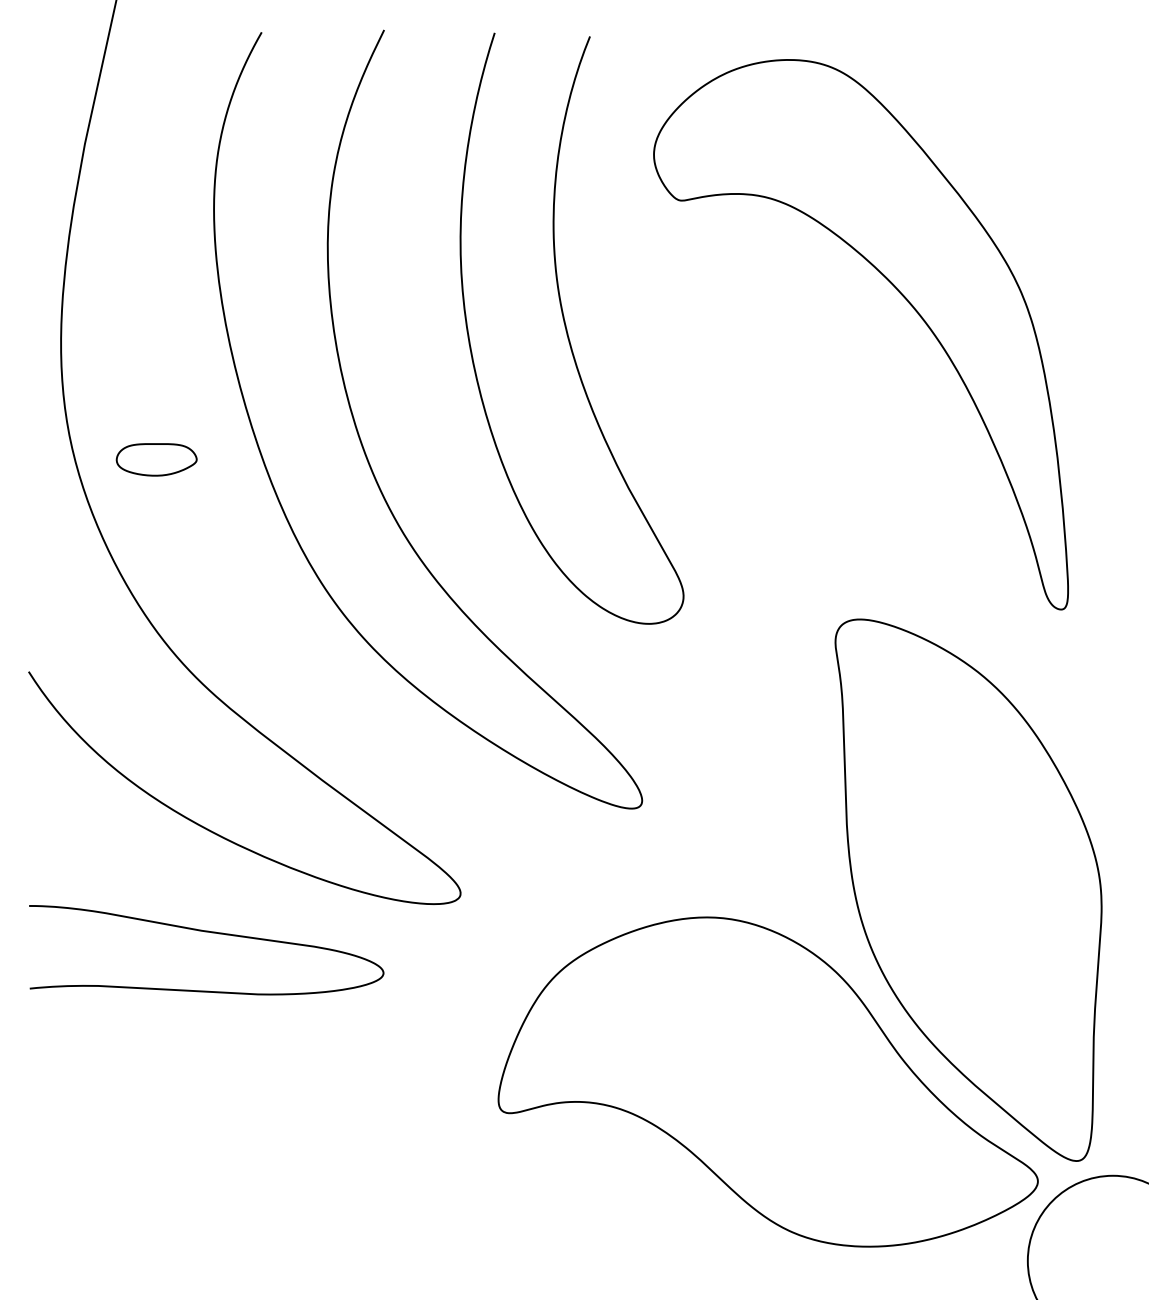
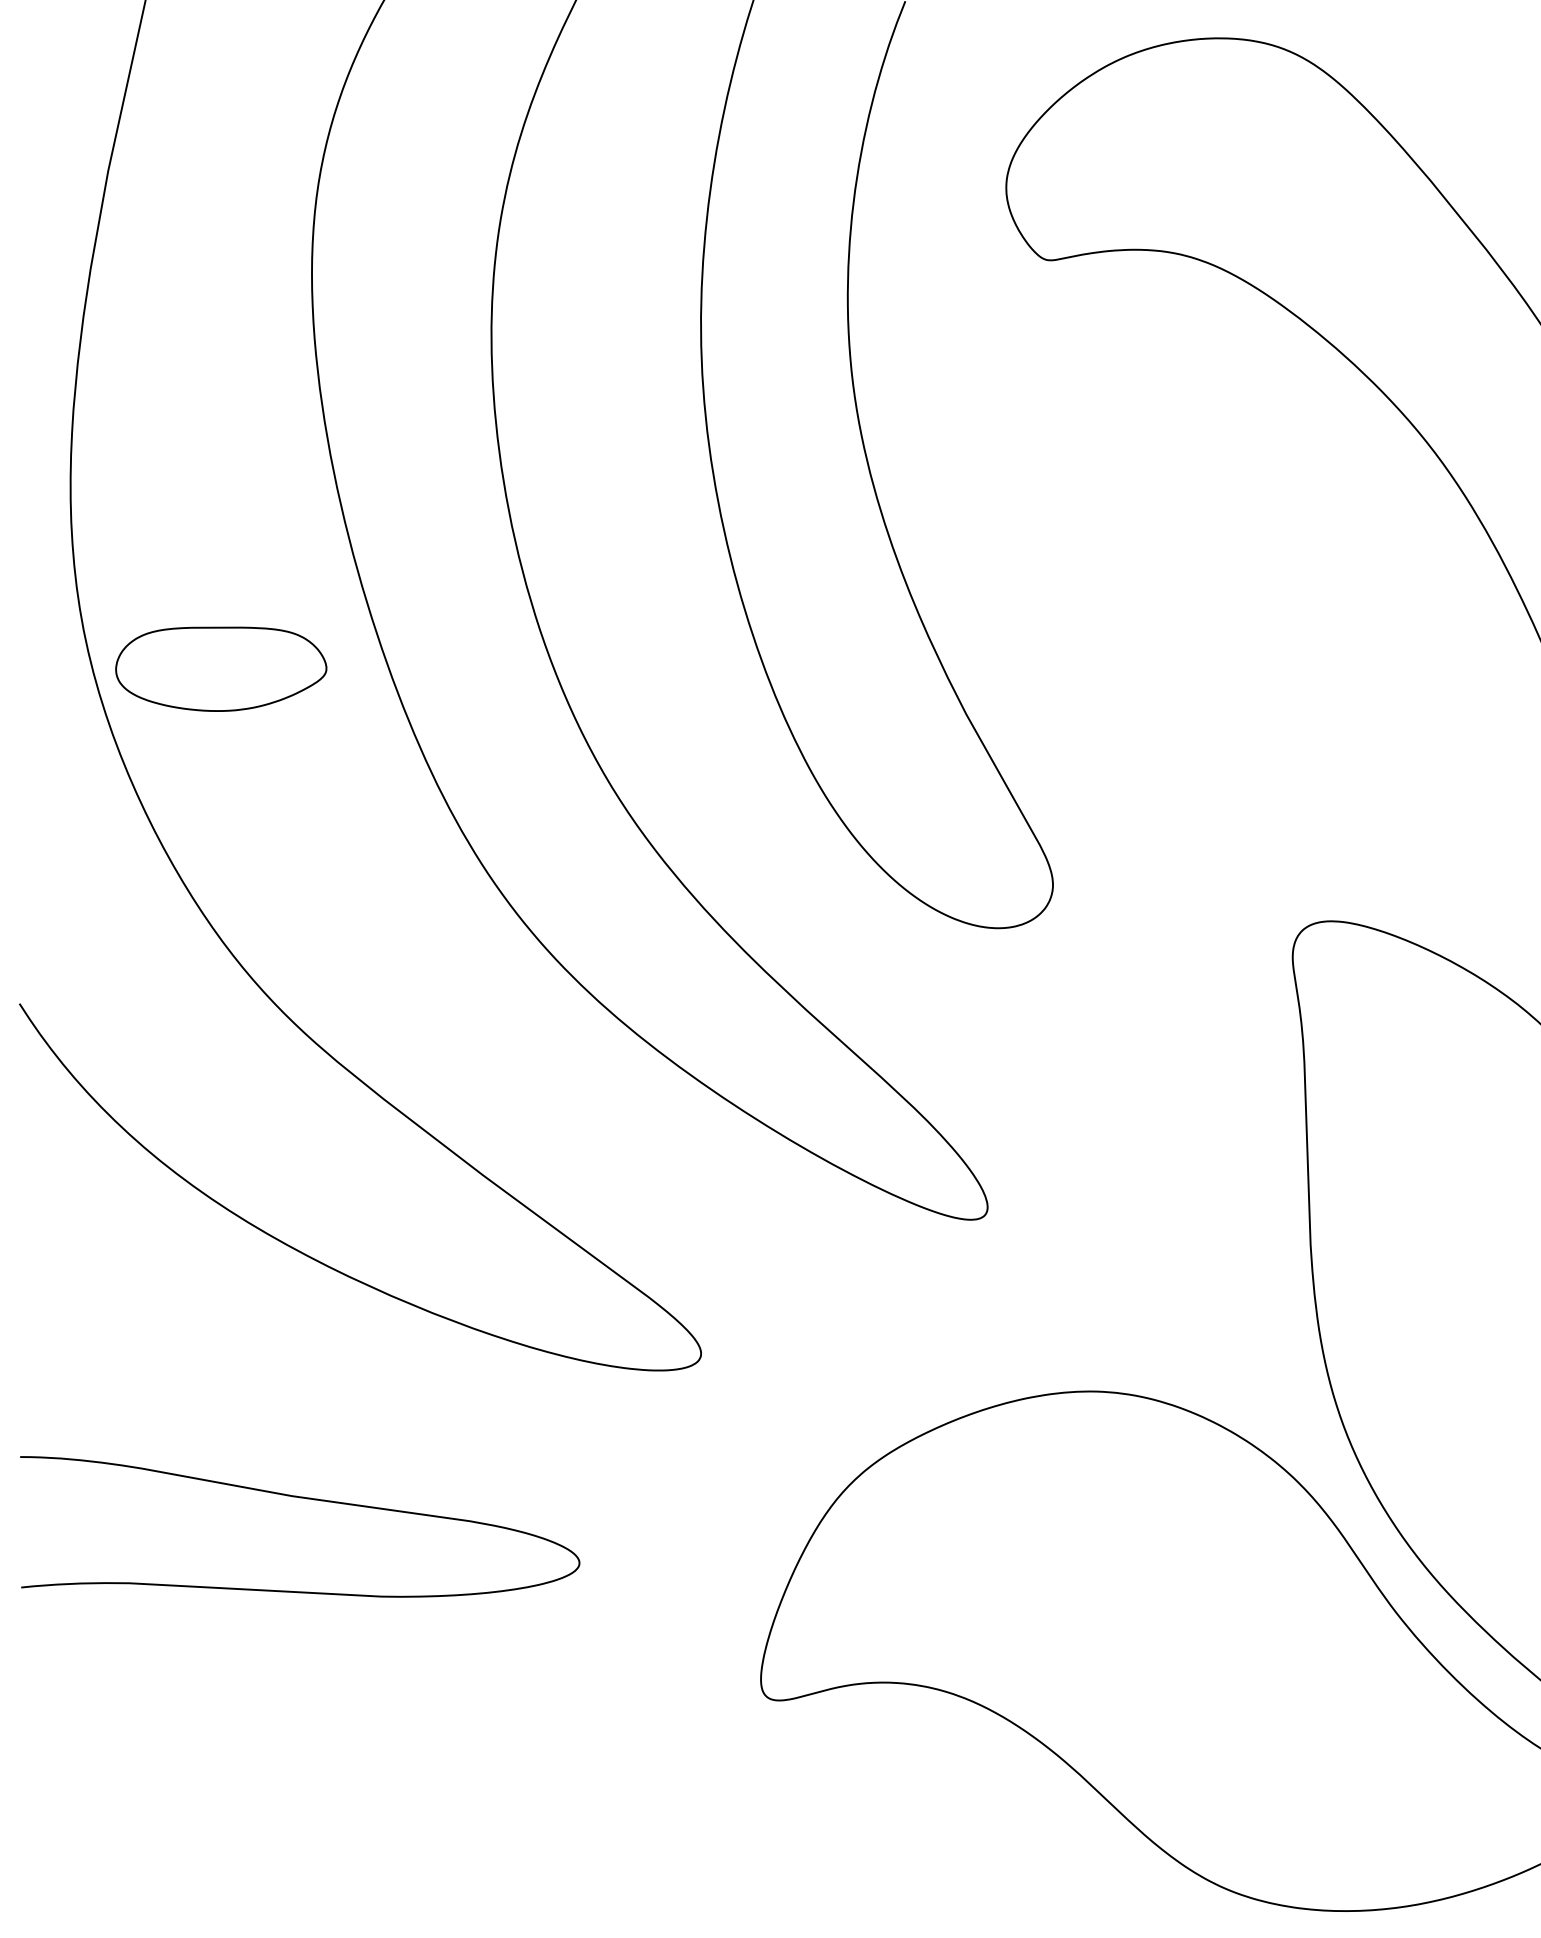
part: (156, 459) -> (221, 668), size x1.67
curve: (211, 933) -> (307, 1500), moved

